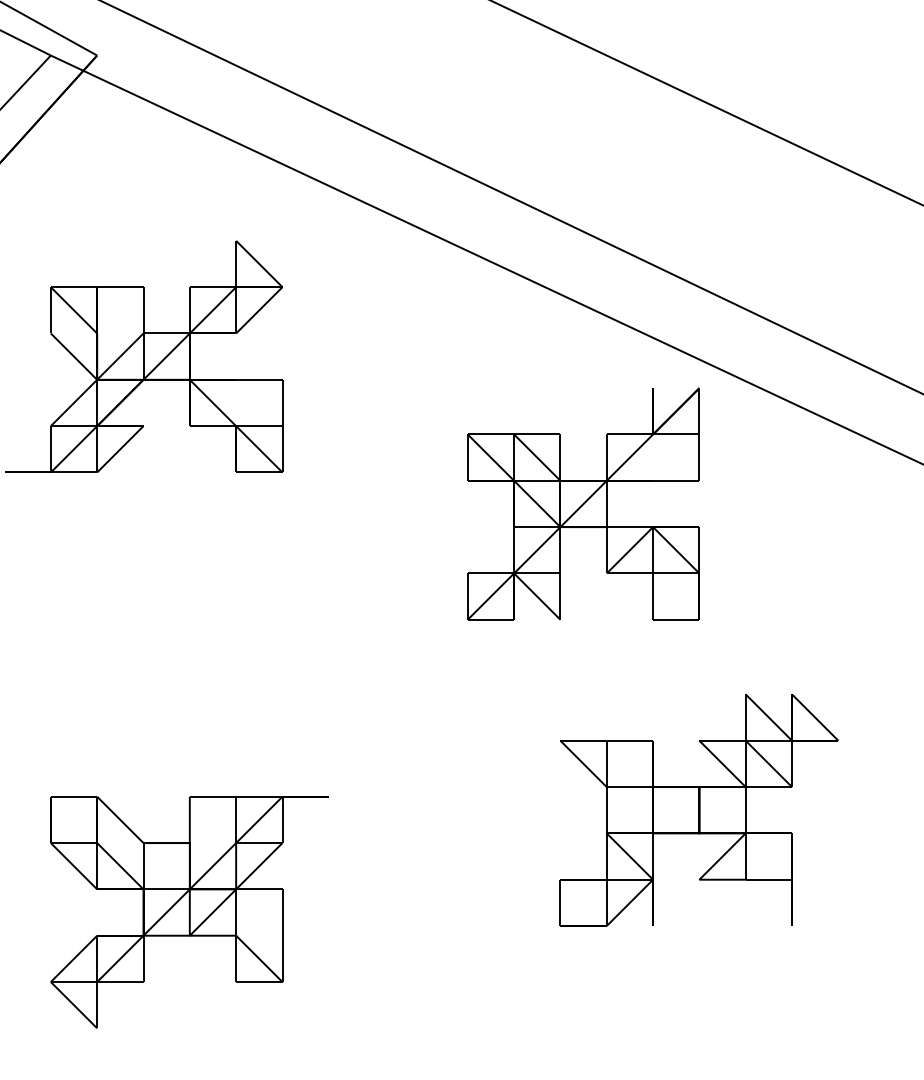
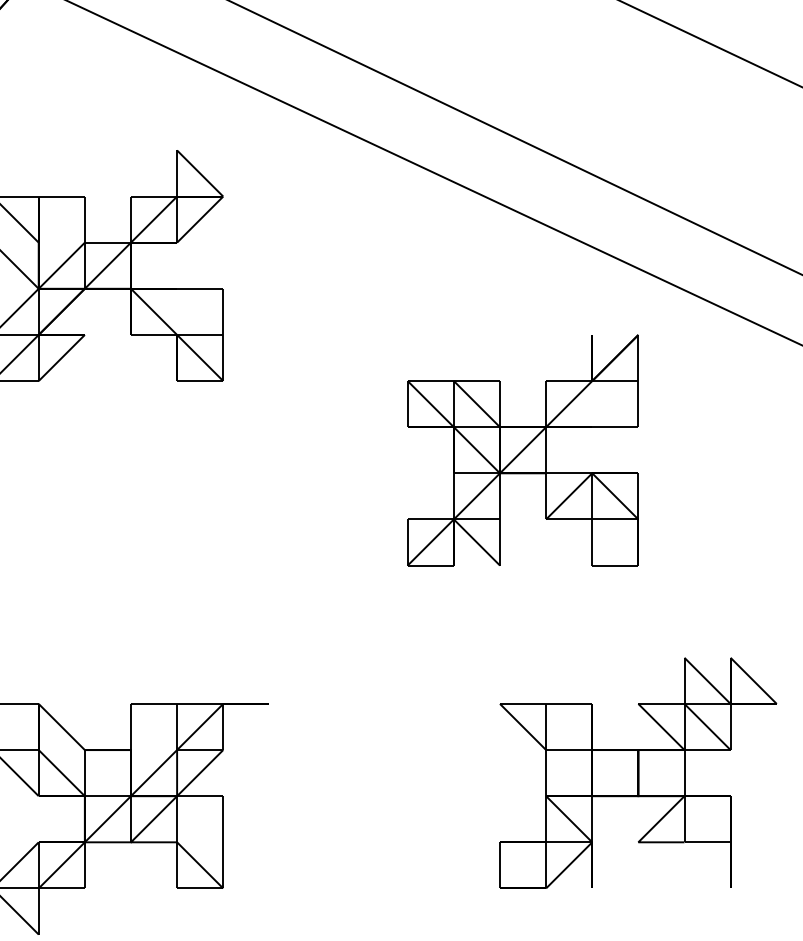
part: (583, 503) -> (522, 449), moved
part: (698, 810) -> (637, 773), moved

